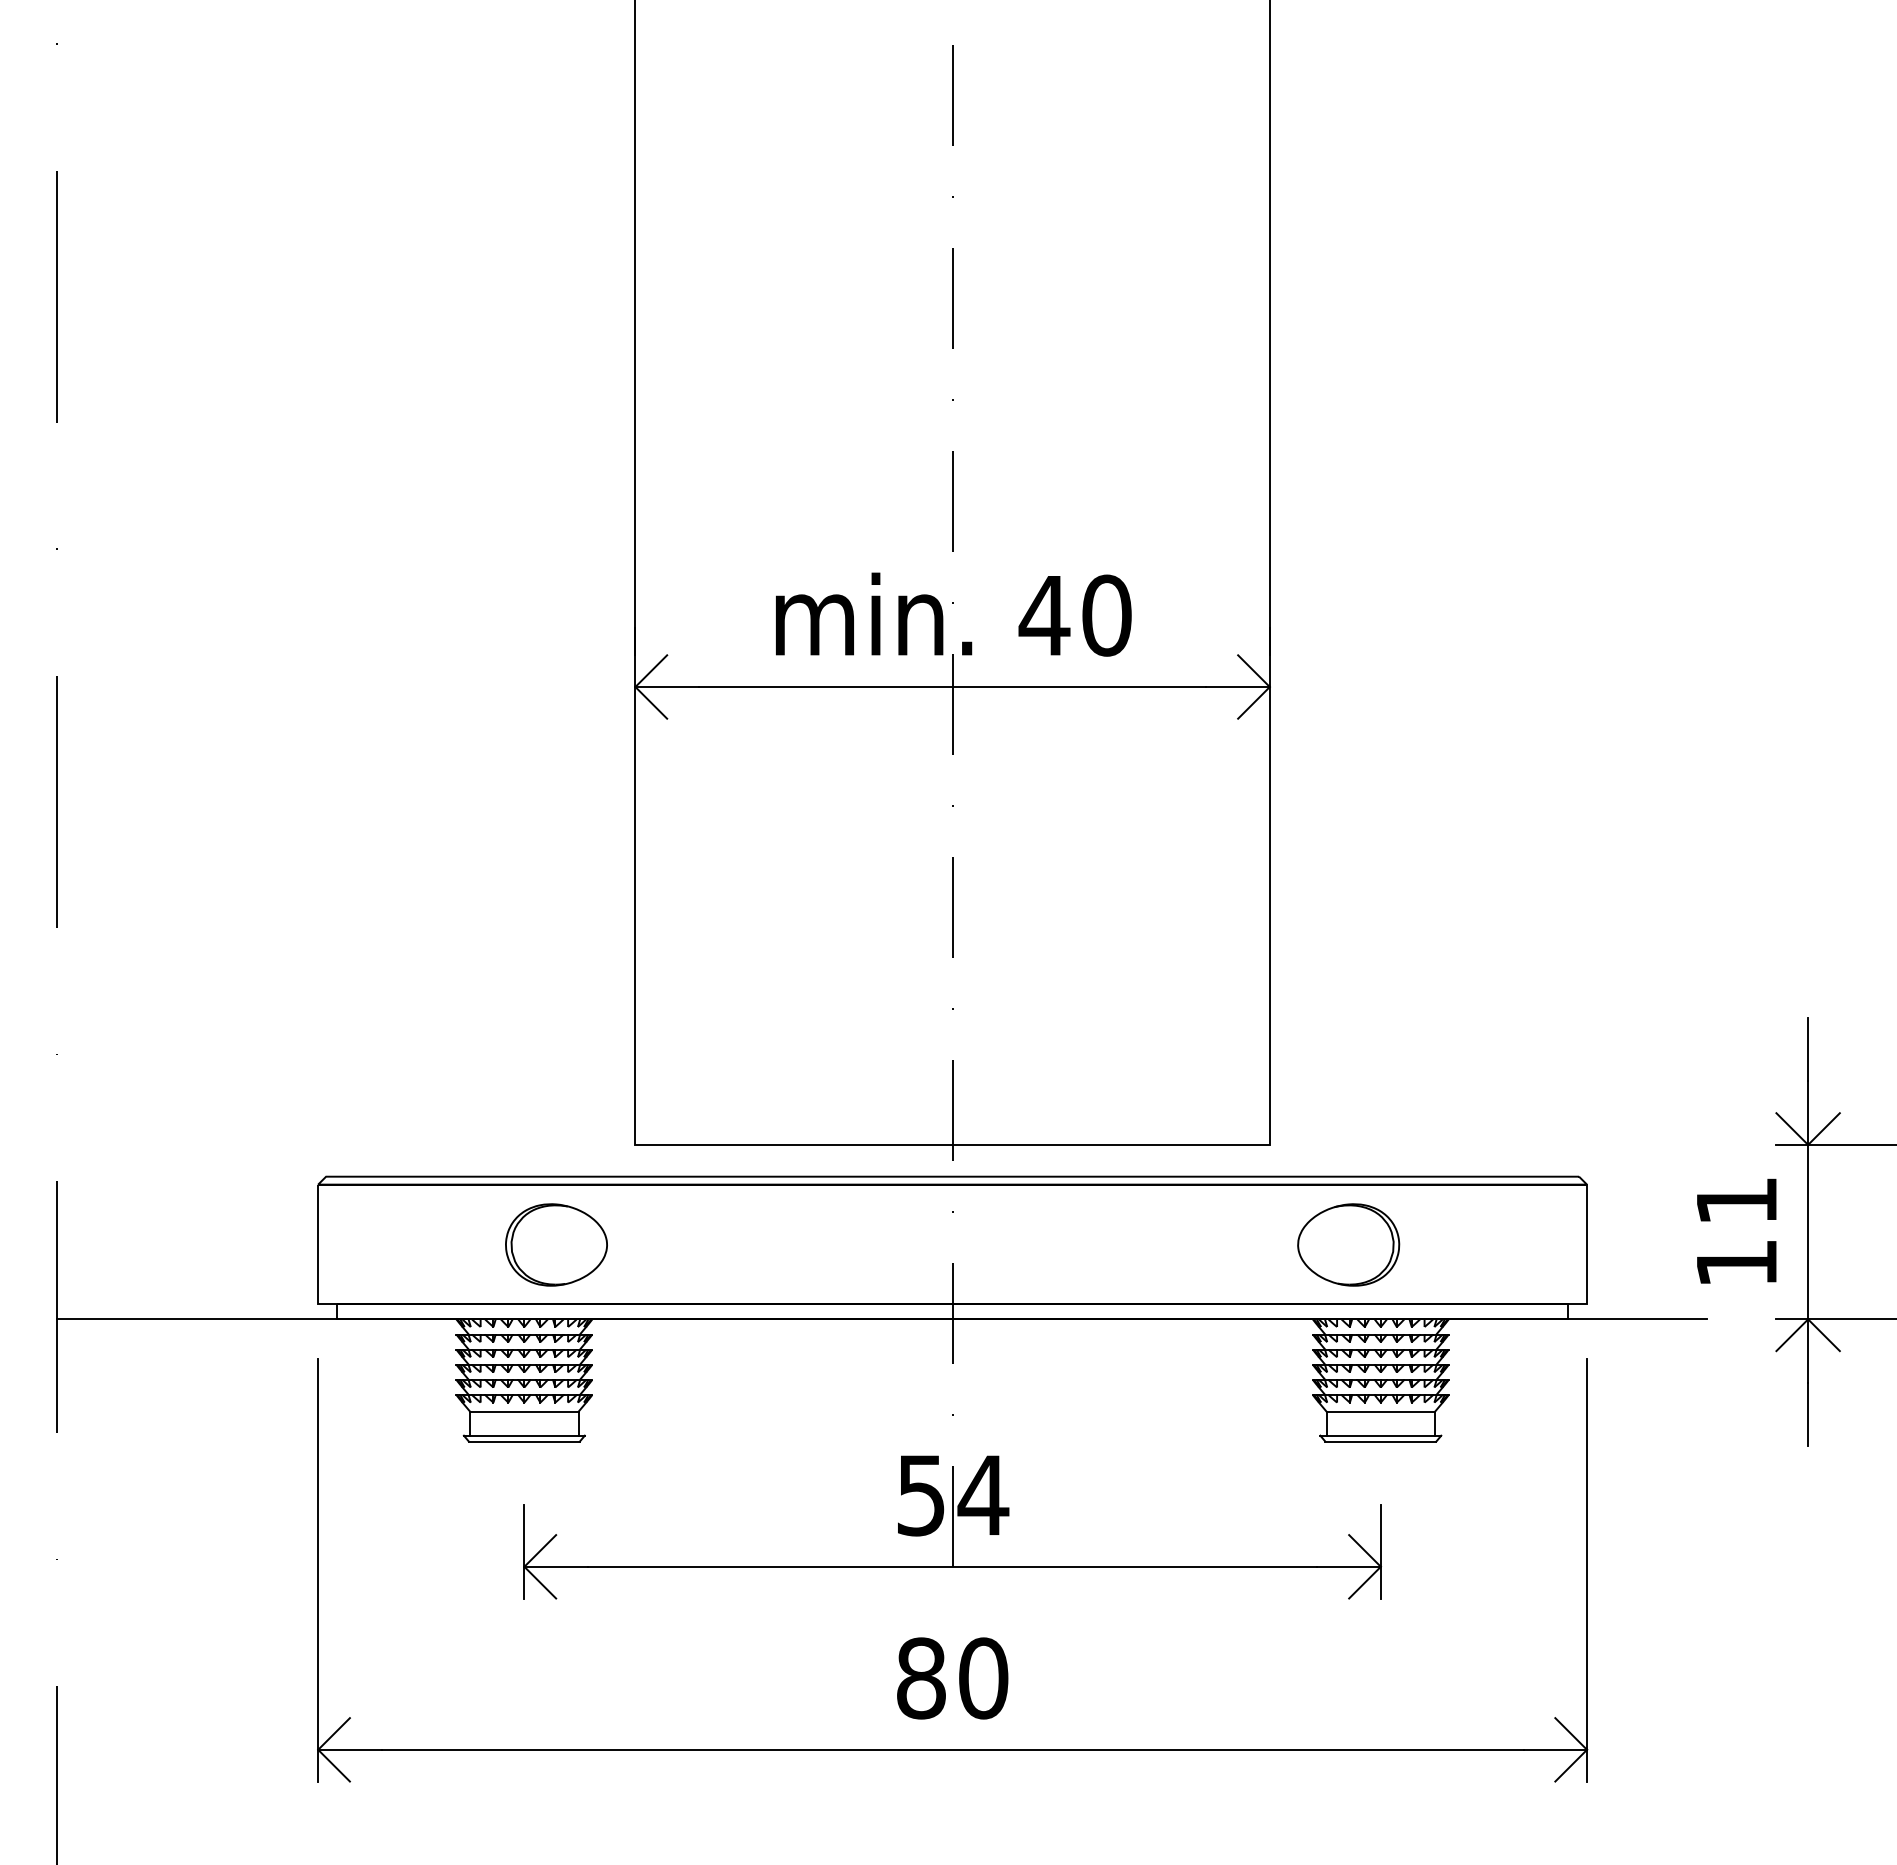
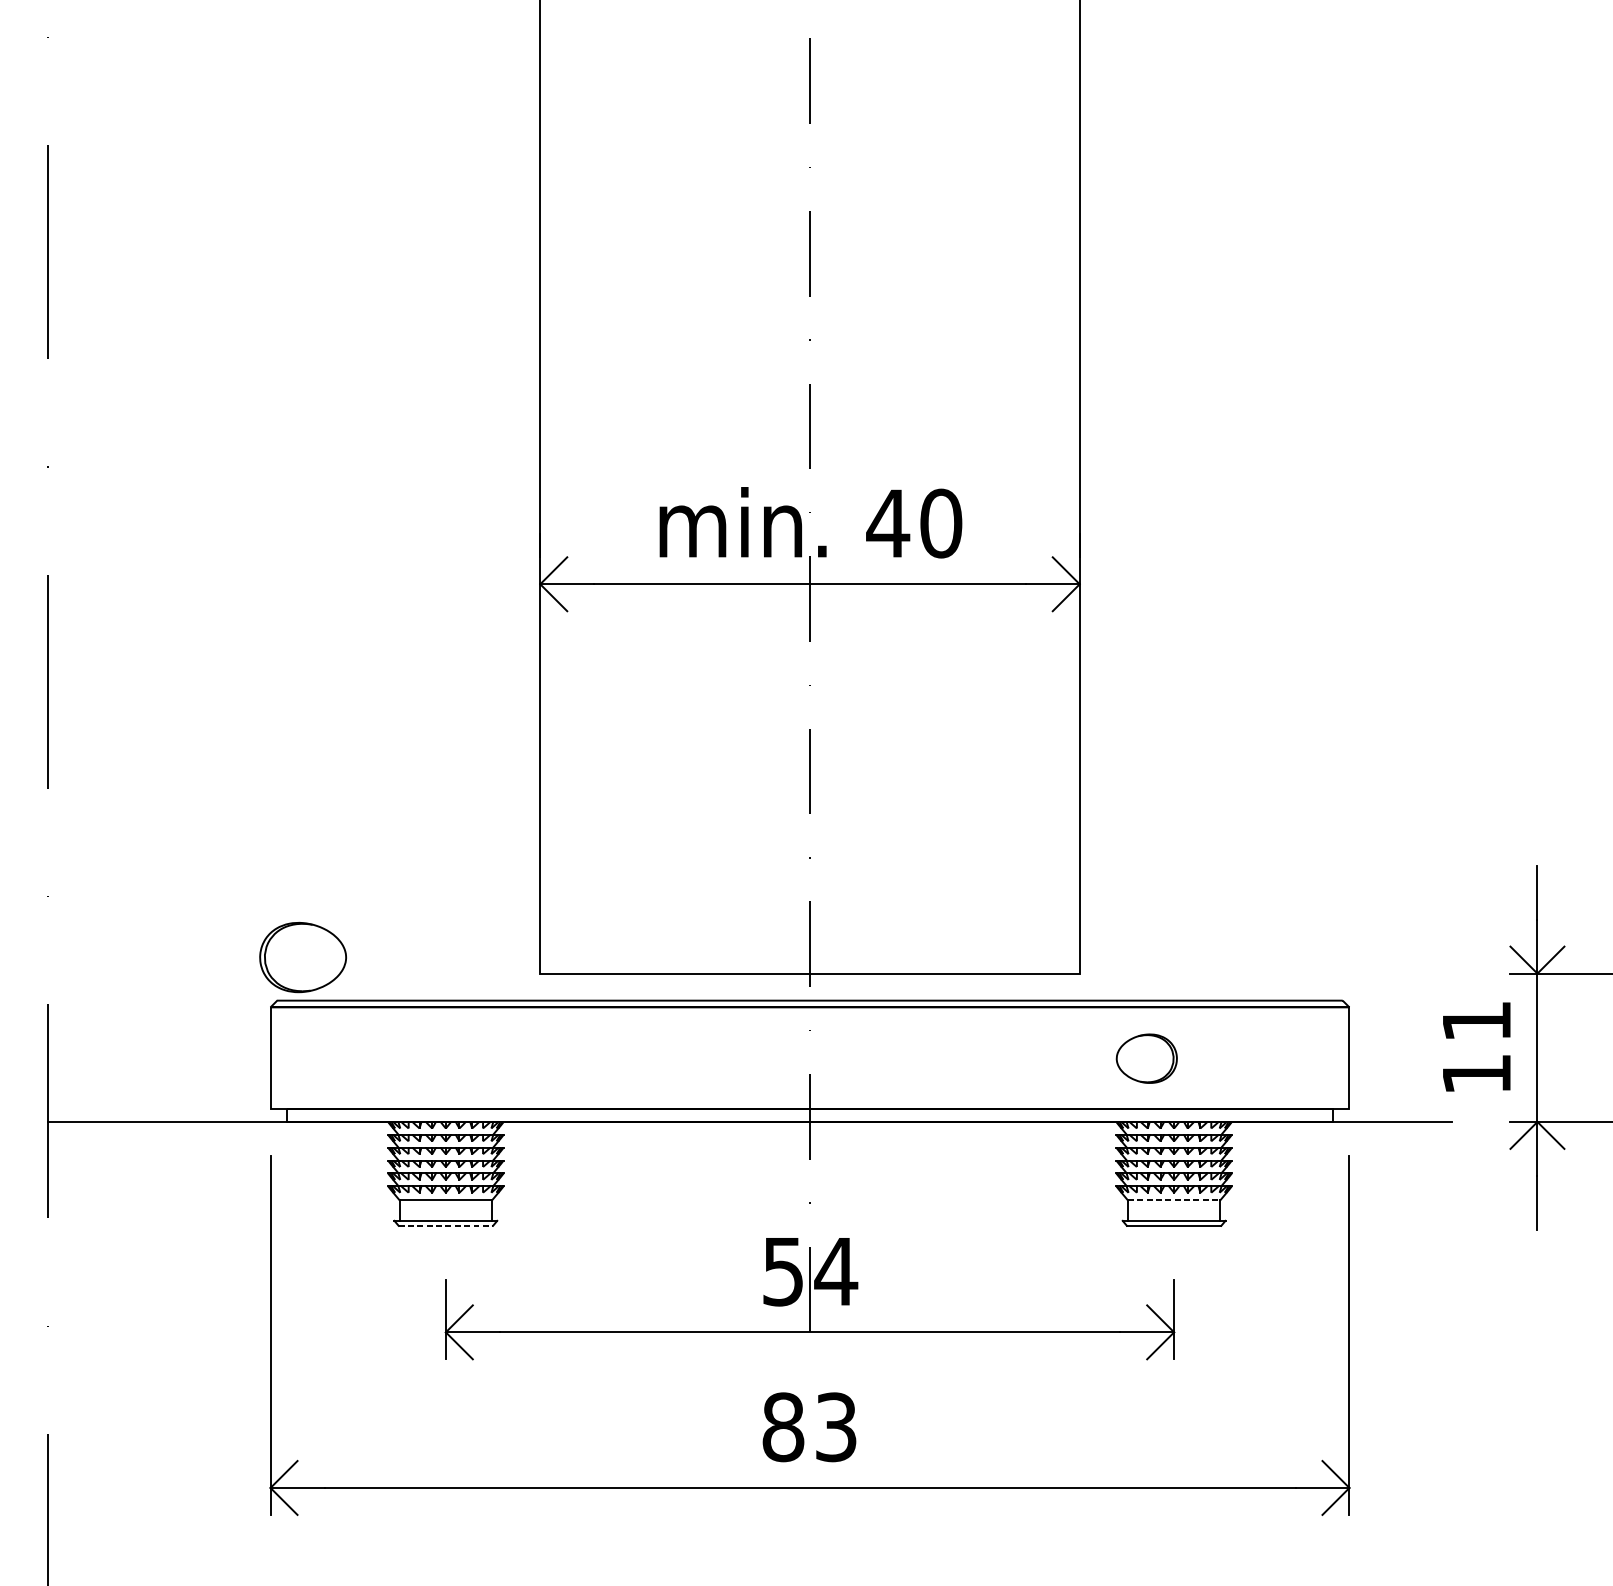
part: (556, 1244) -> (303, 957), moved
part: (1348, 1244) -> (1146, 1058), size x0.7
line: (1381, 1411) -> (1174, 1200), solid -> dashed
line: (524, 1441) -> (445, 1225), solid -> dashed
text: (983, 1678) -> (836, 1427), 80 -> 83

